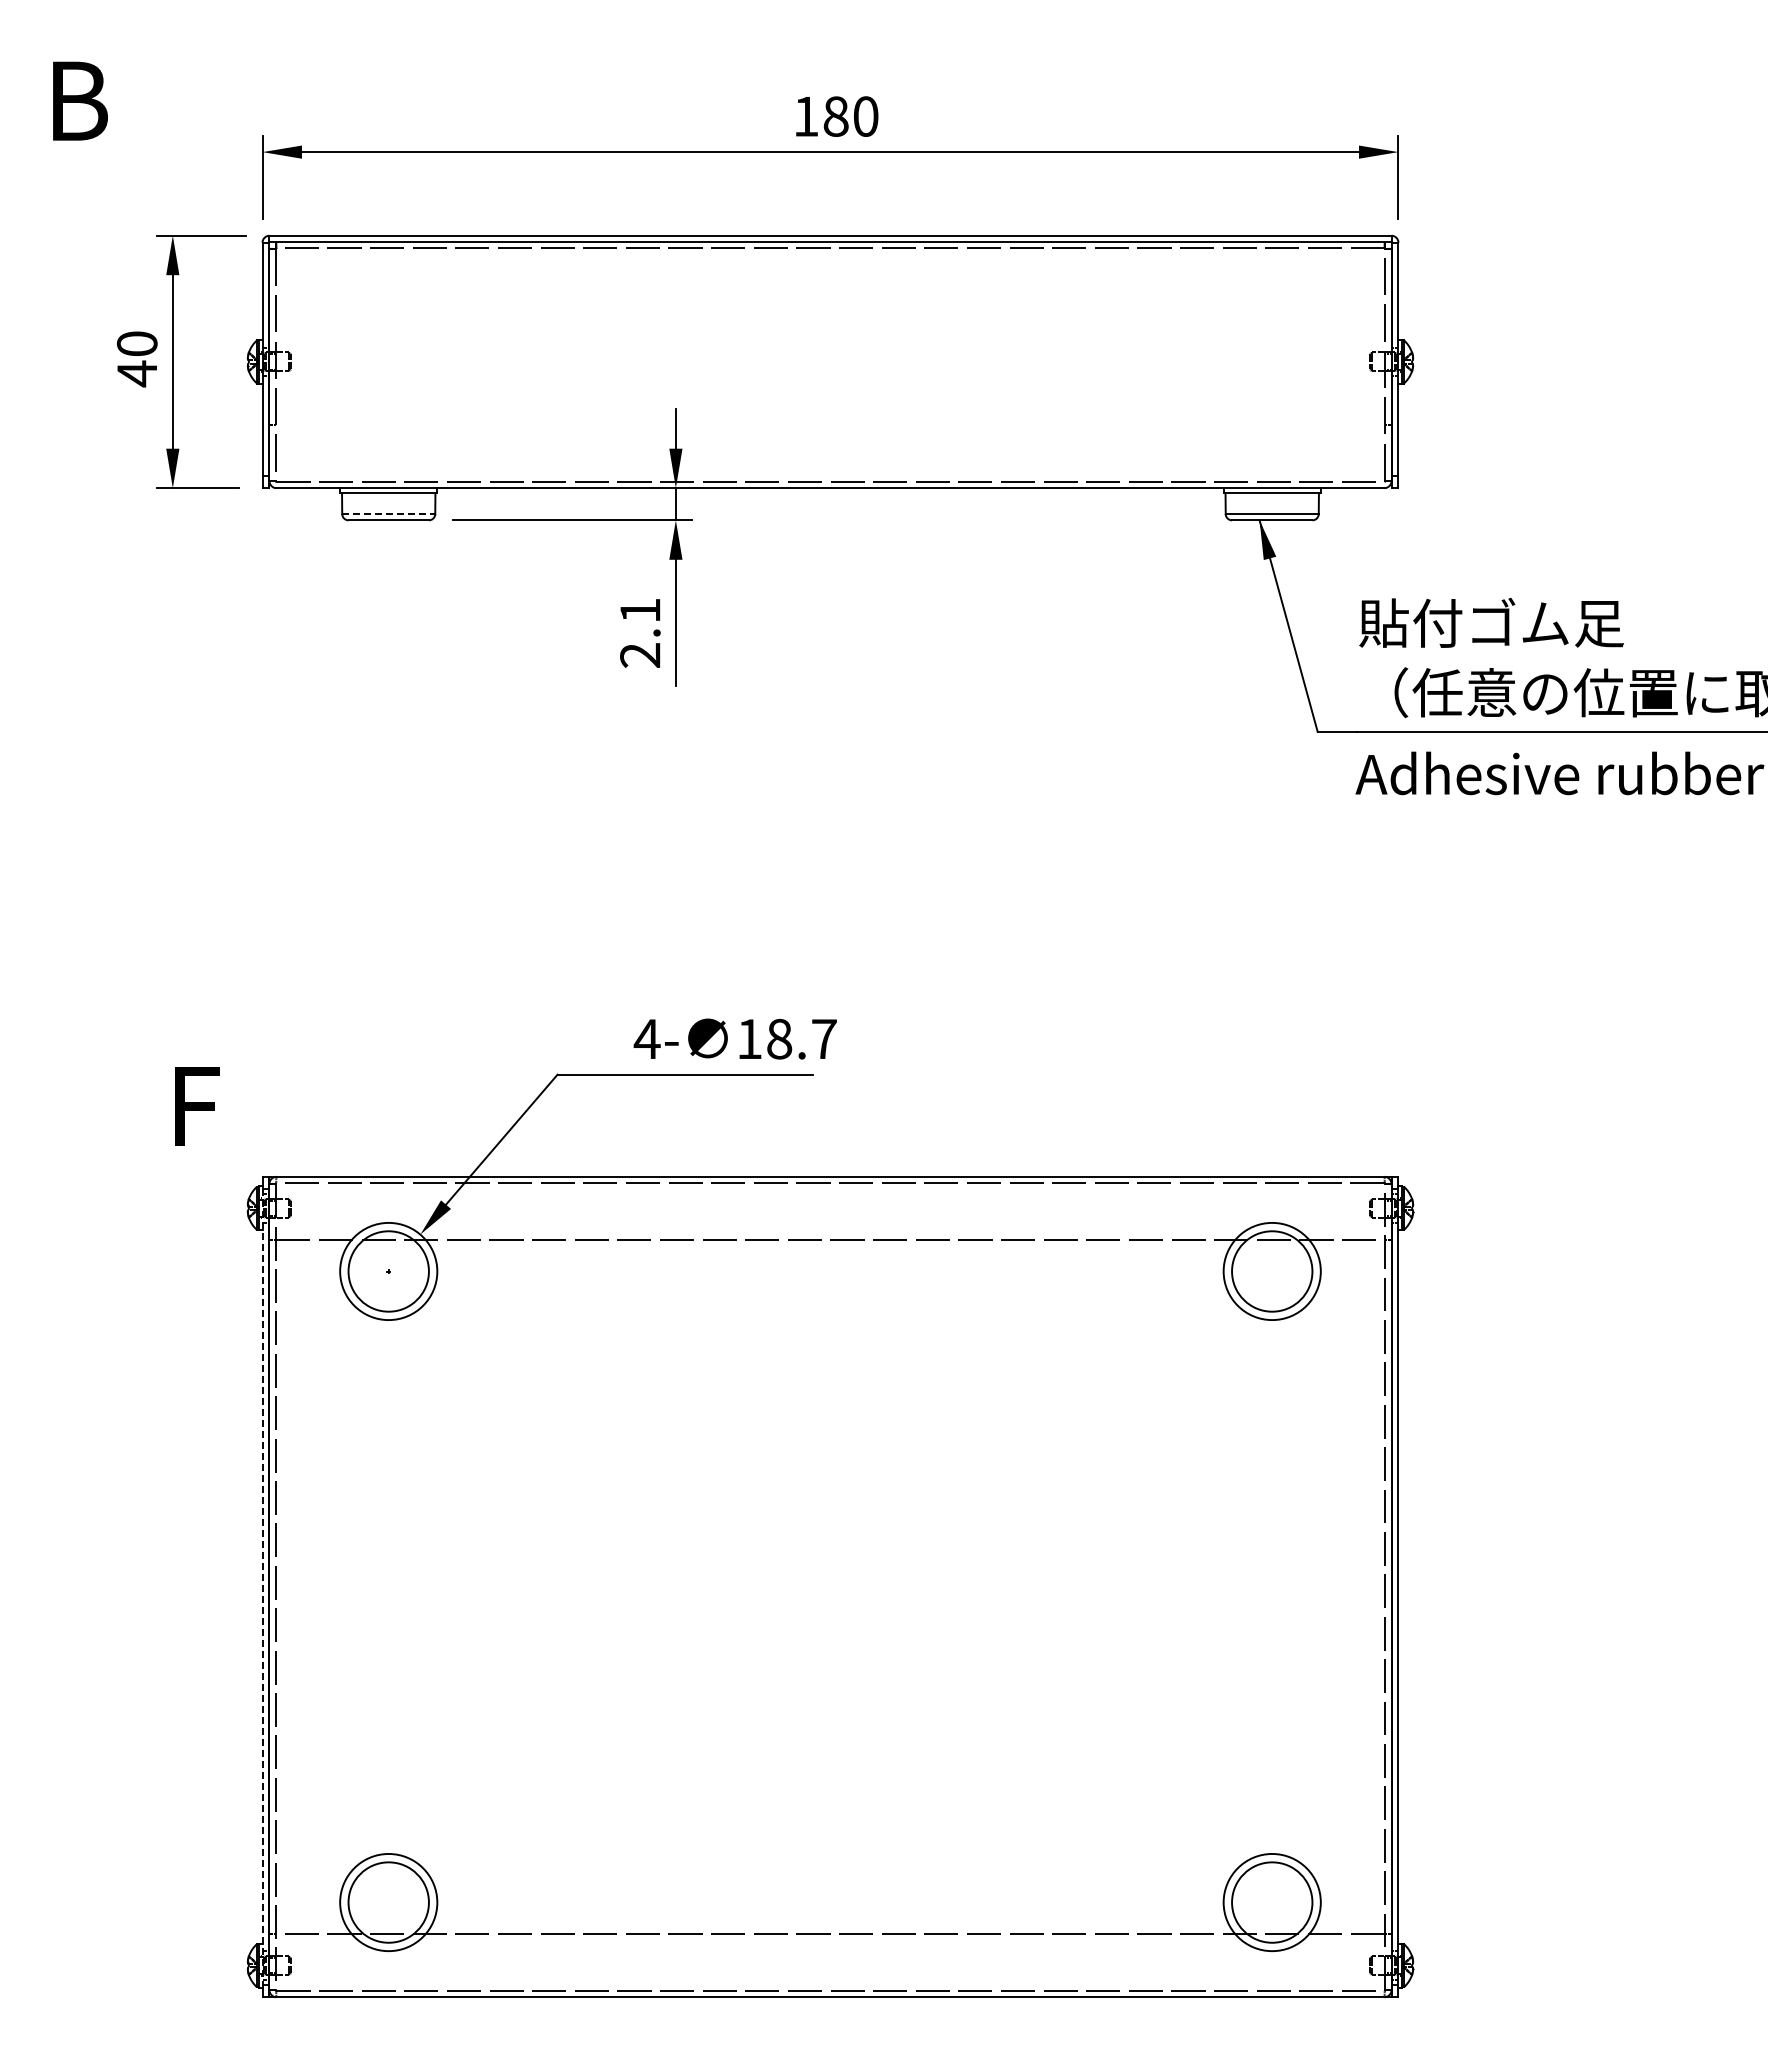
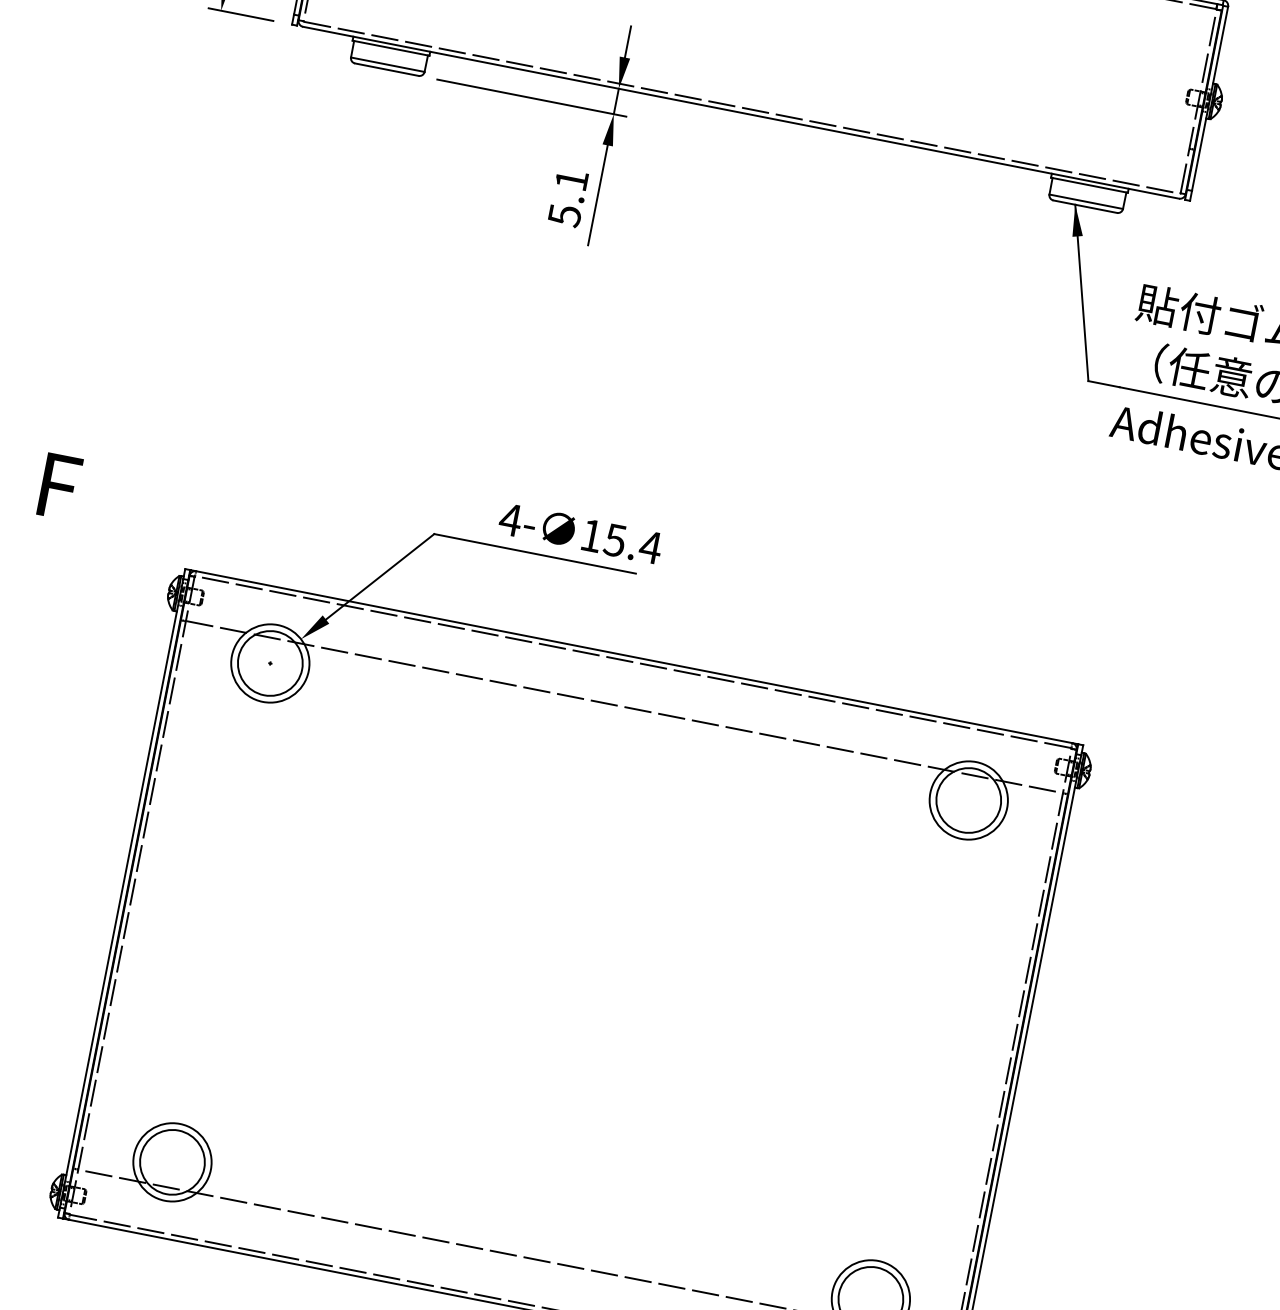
line: (388, 514) -> (387, 65), dashed -> solid
text: (640, 655) -> (564, 215), 2.1 -> 5.1
text: (801, 1039) -> (632, 544), 18.7 -> 15.4
text: (197, 1106) -> (60, 486), moved
line: (262, 1587) -> (121, 893), dashed -> solid

